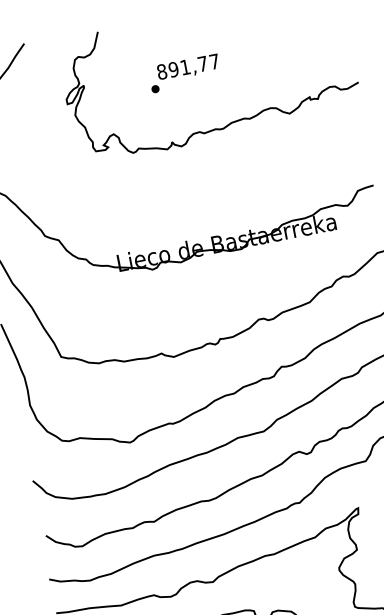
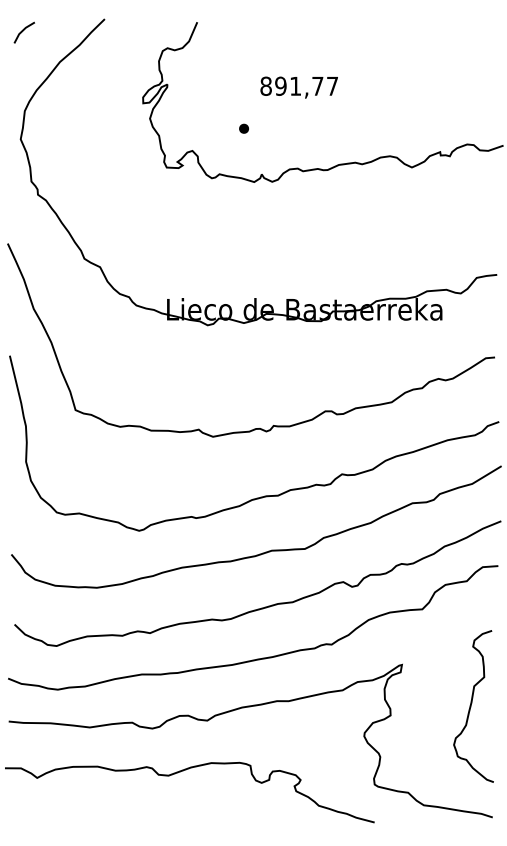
part: (155, 89) -> (243, 128), moved

